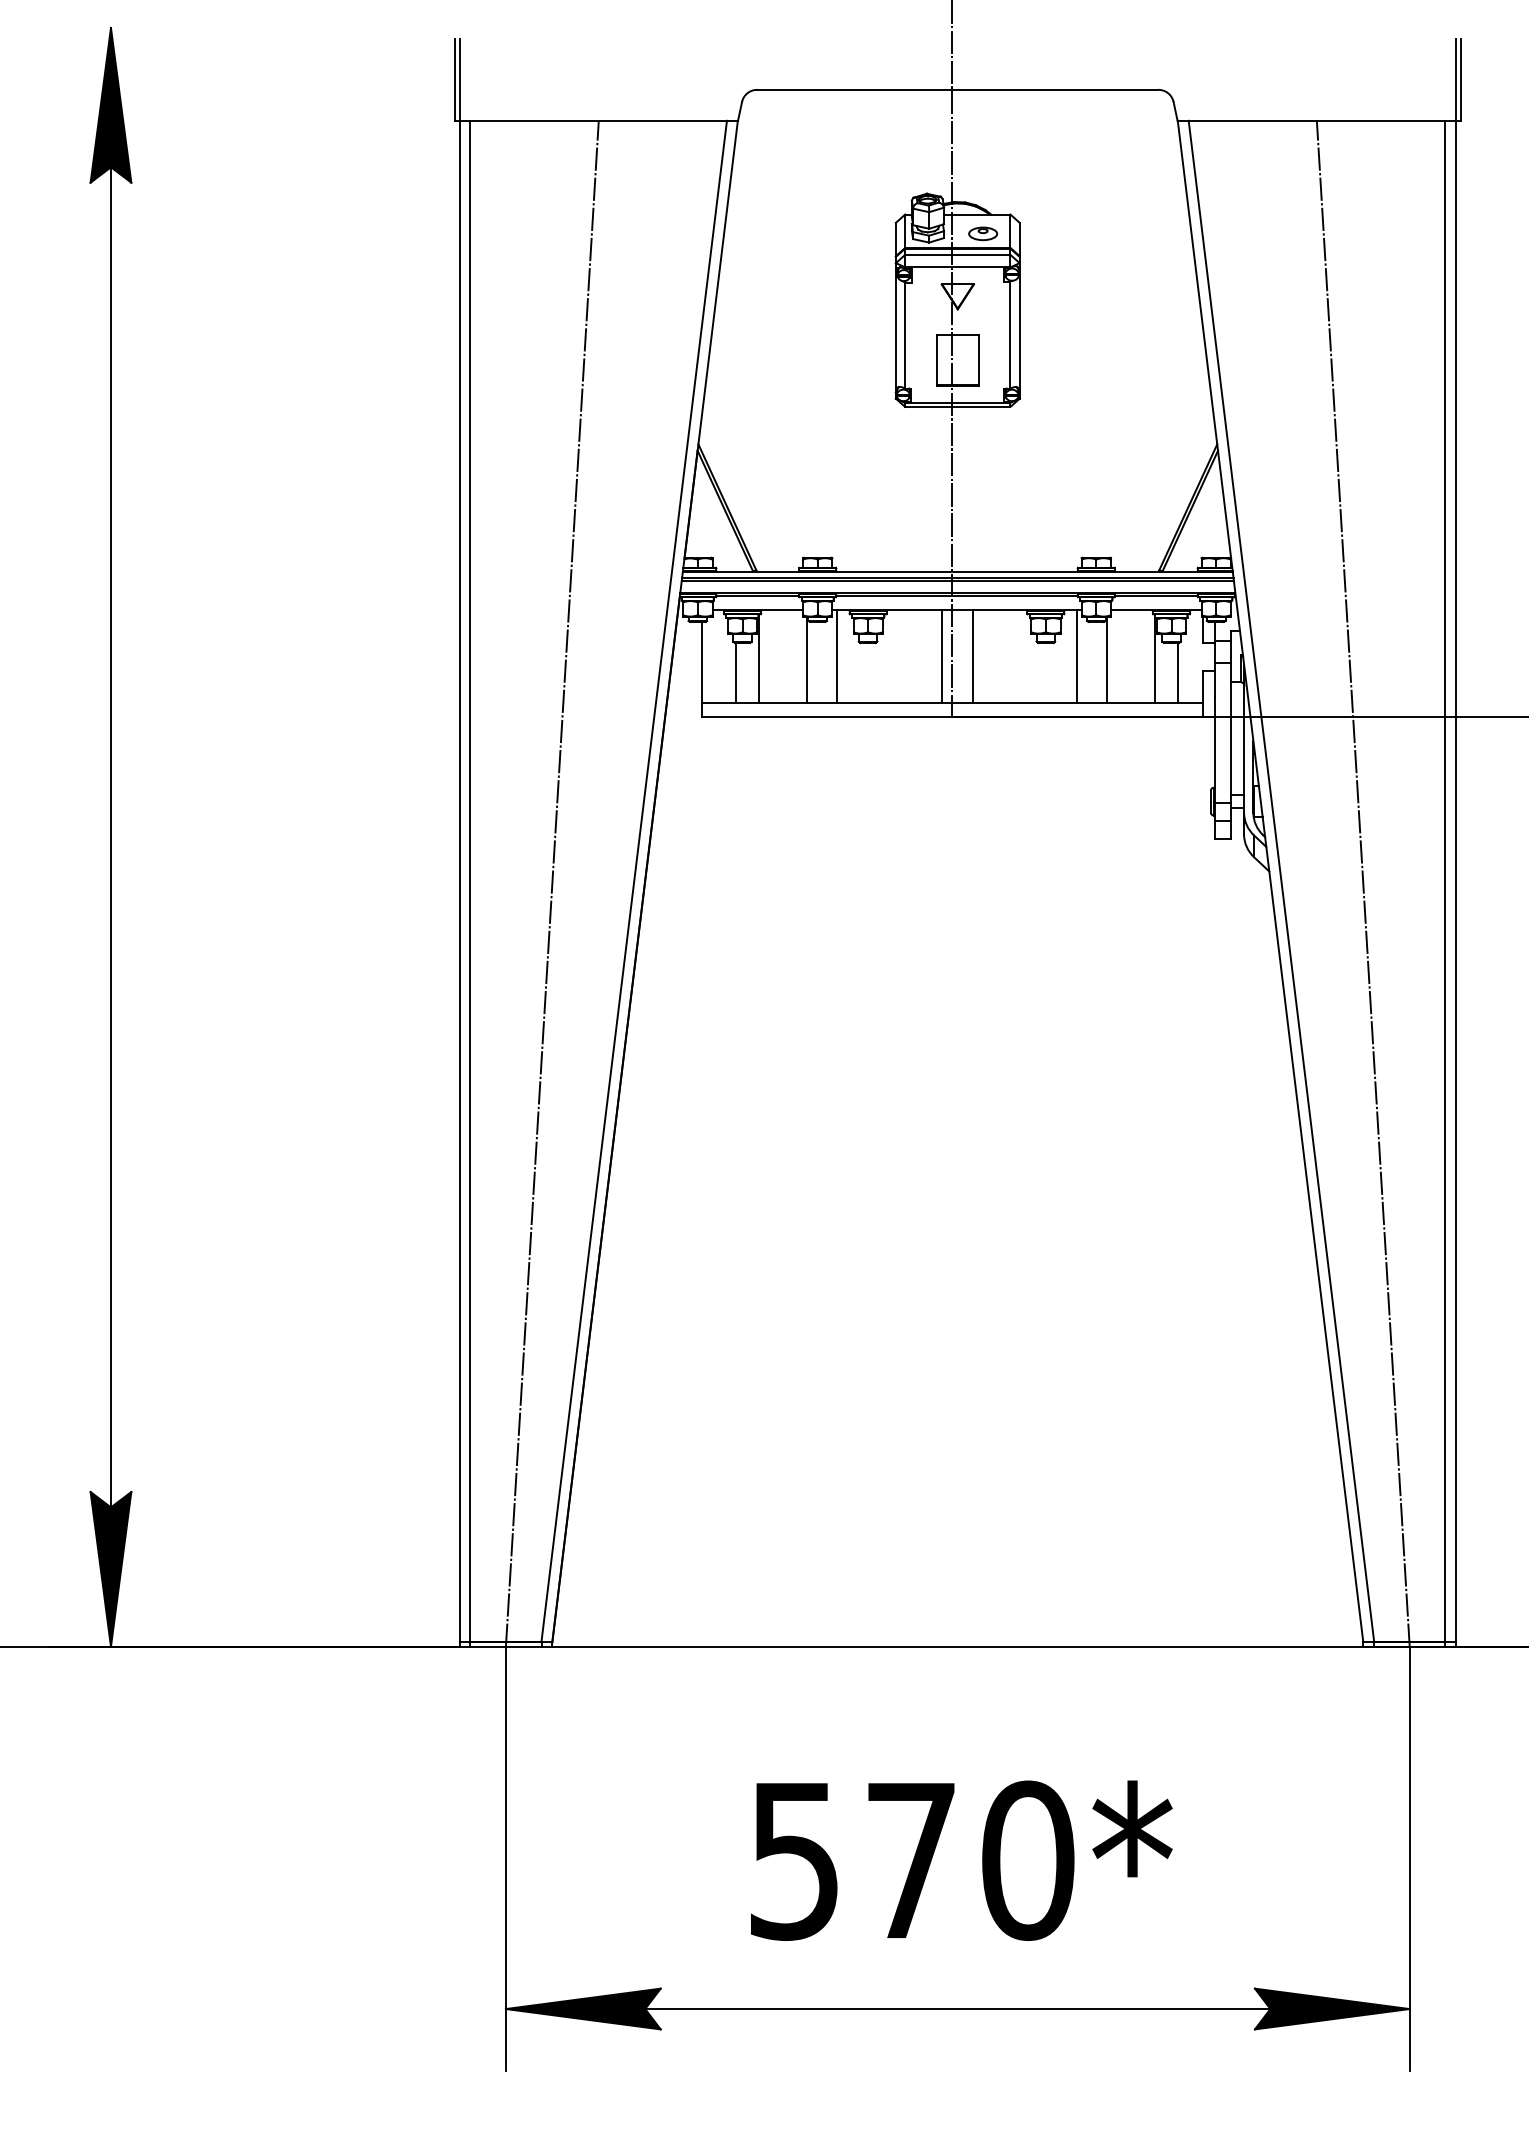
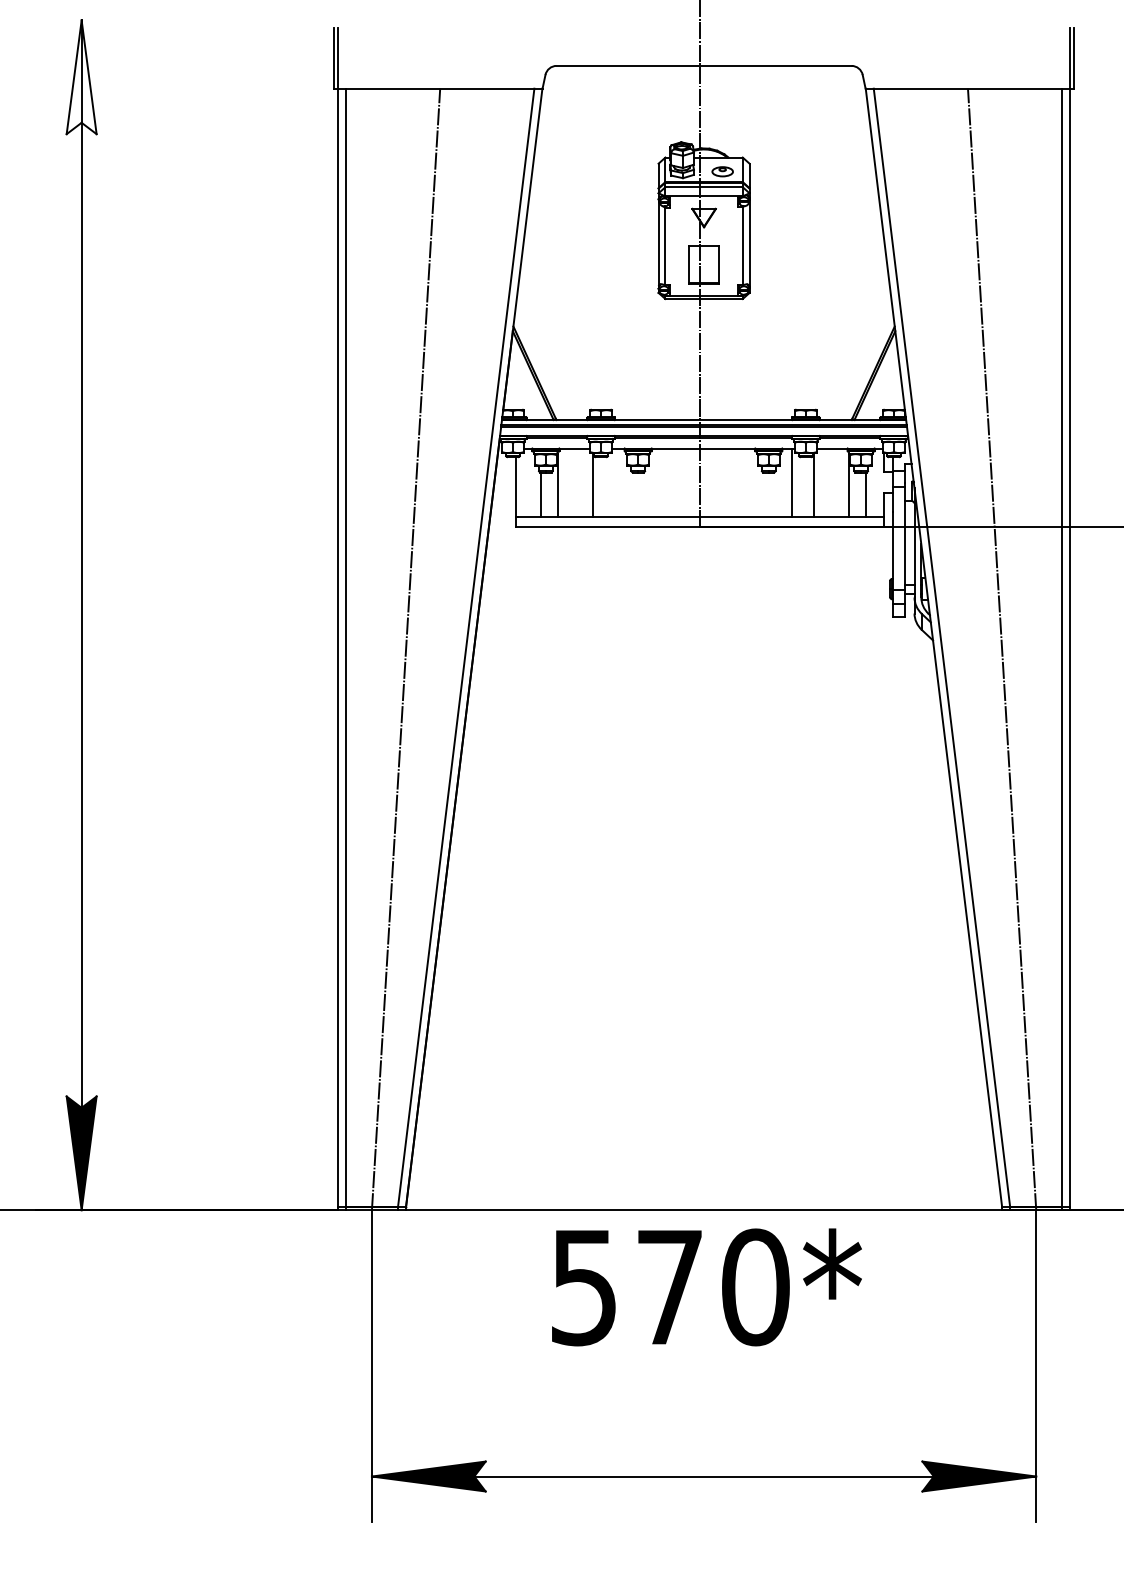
fill: (110, 104) -> (81, 76), removed
line: (836, 656) -> (614, 482), removed
line: (941, 656) -> (692, 482), removed
line: (972, 656) -> (714, 482), removed
text: (961, 1860) -> (706, 1287), moved

